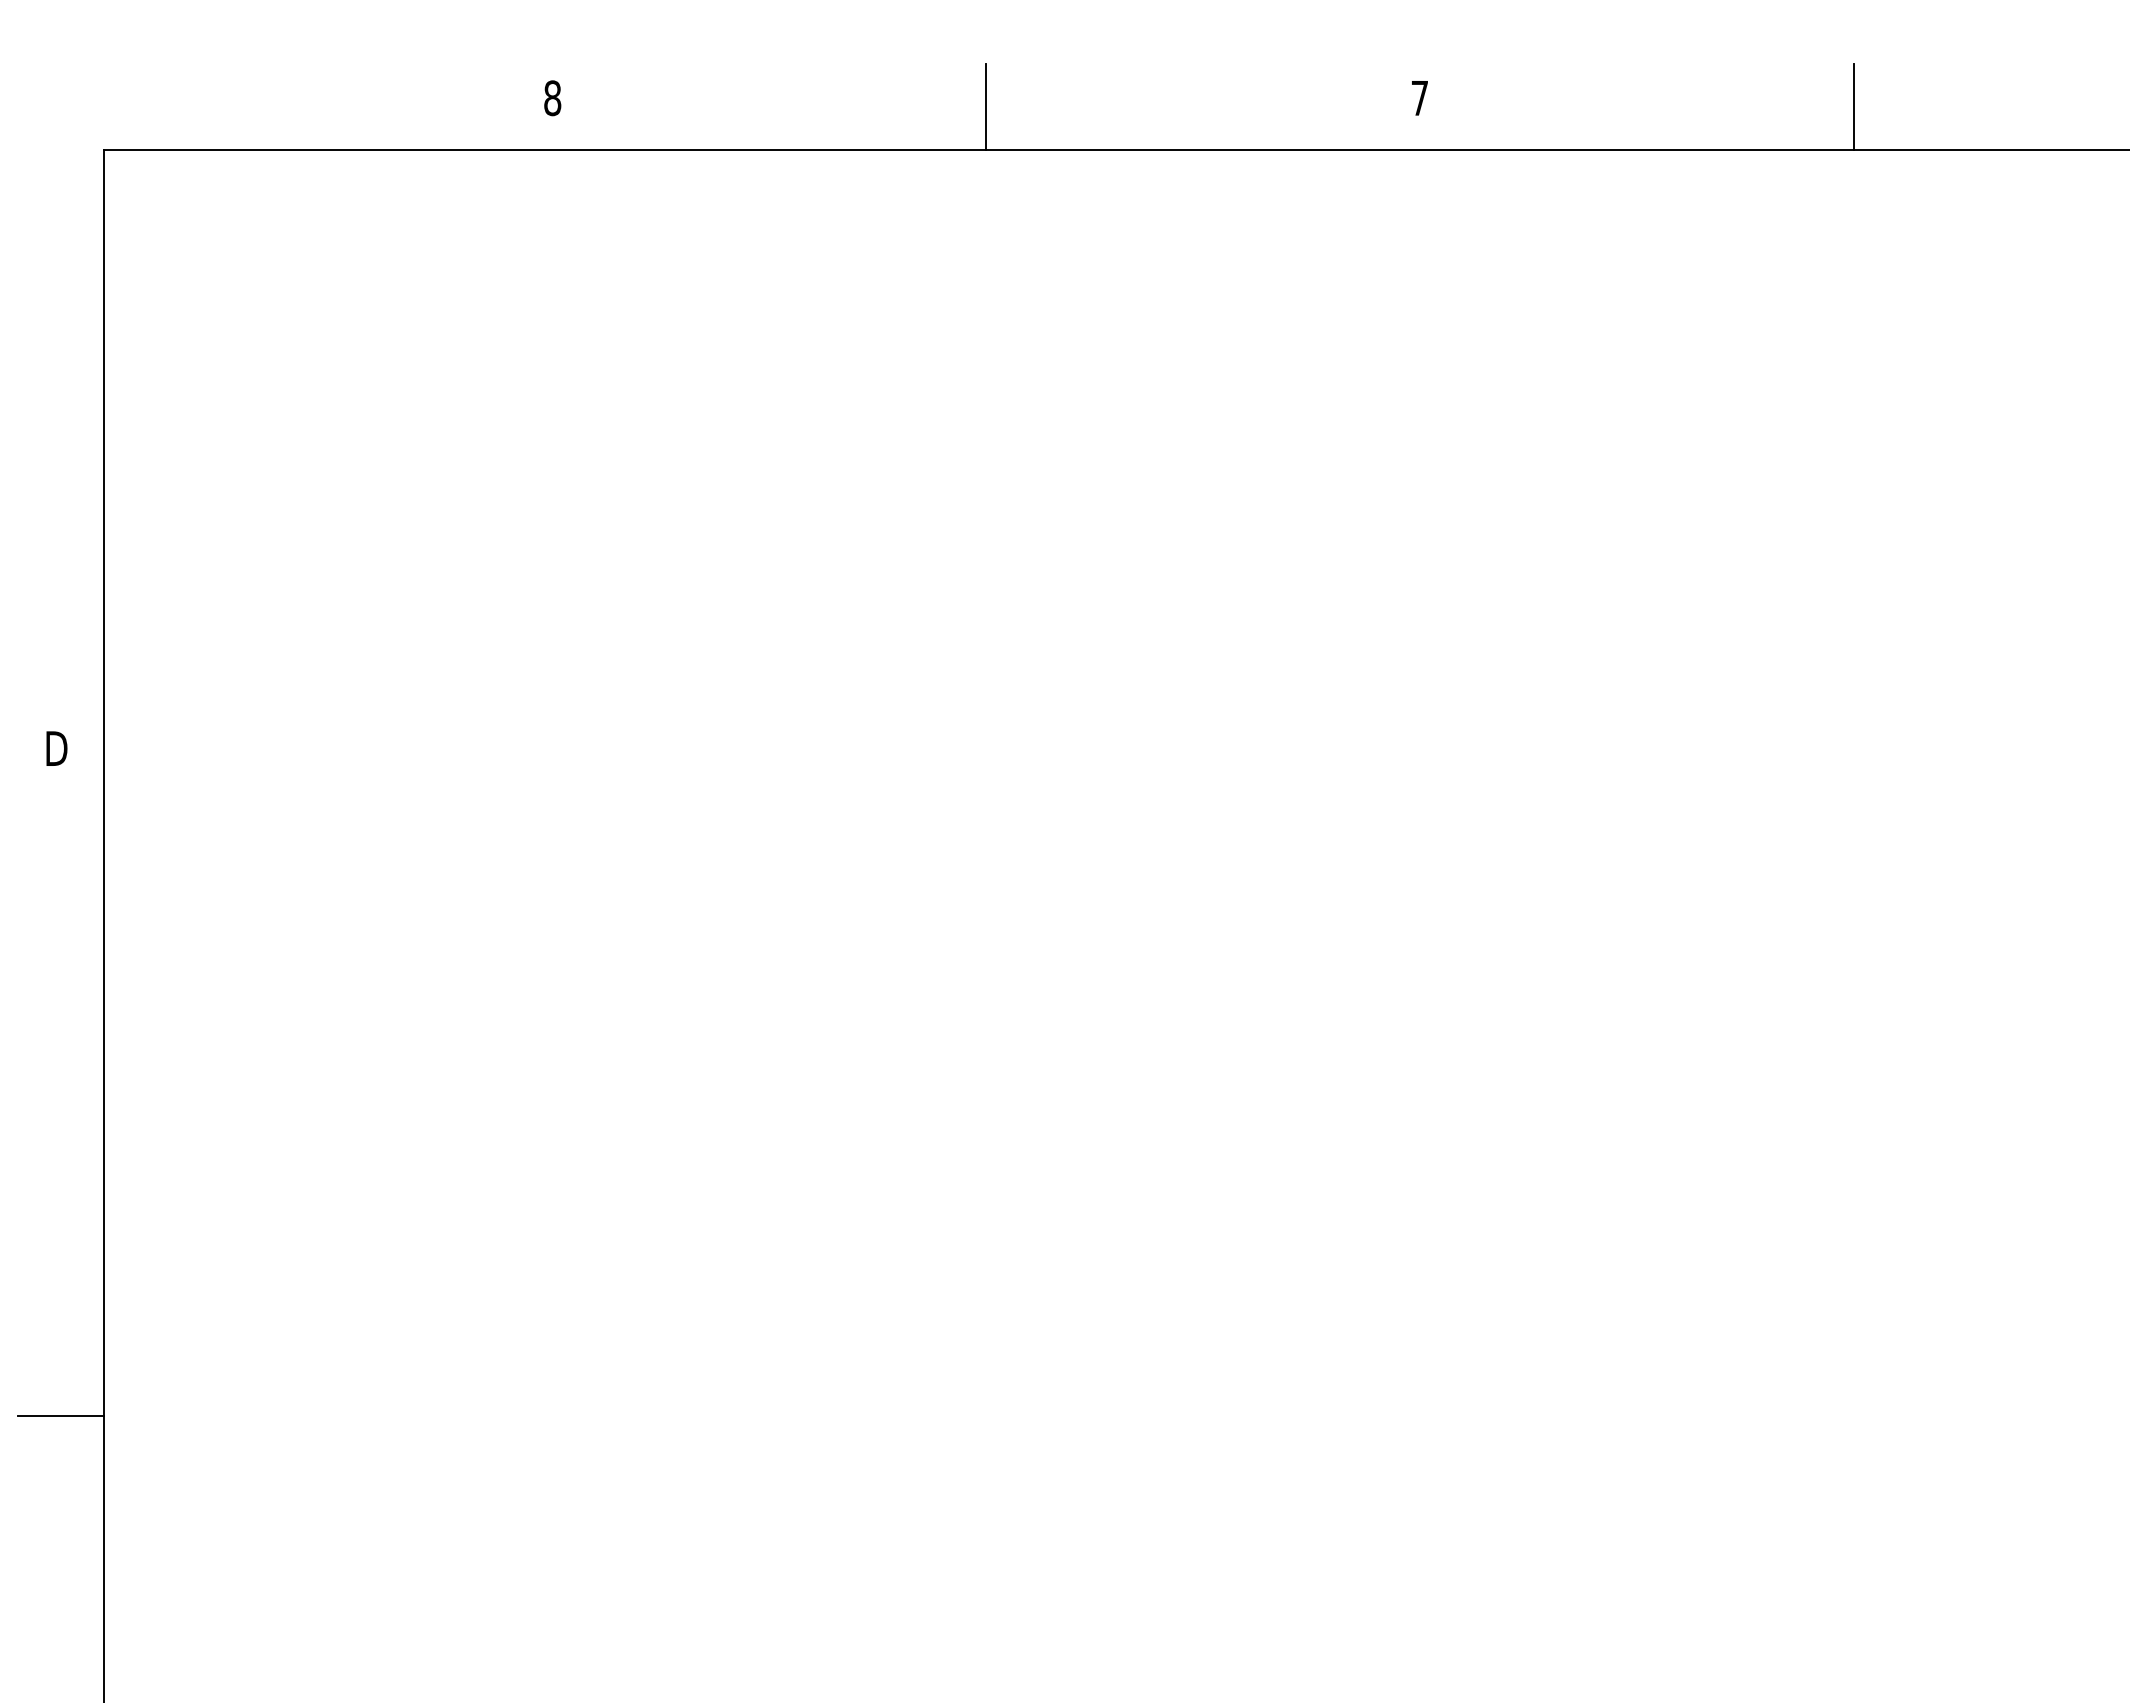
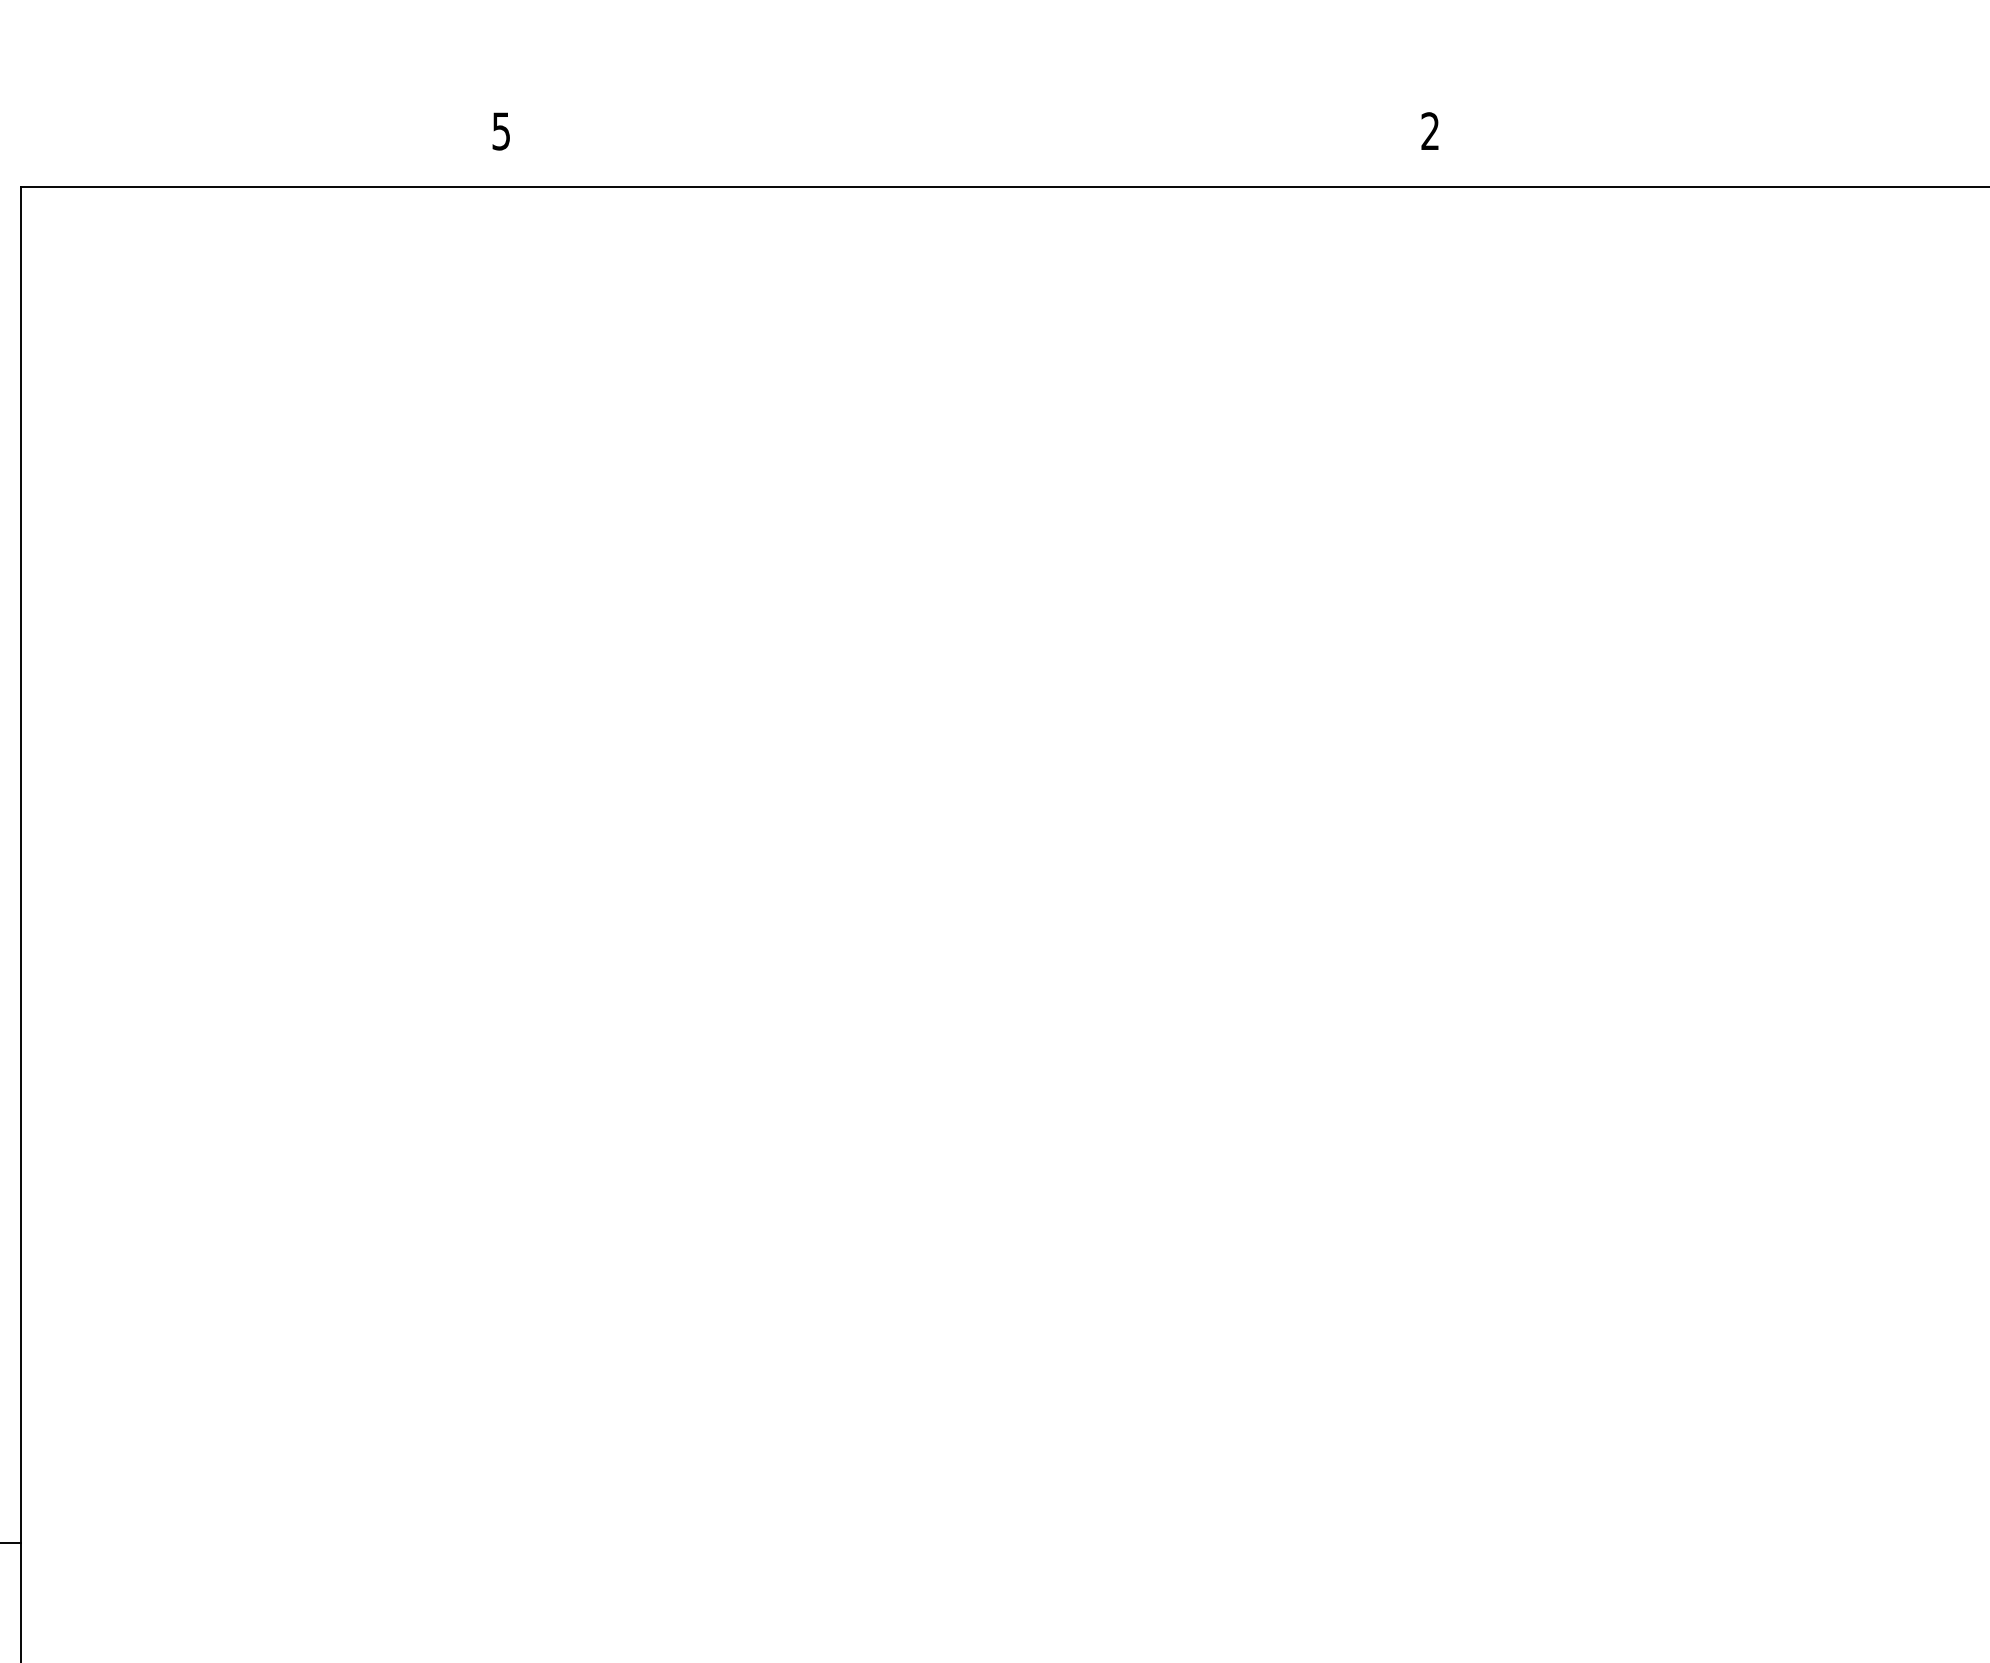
text: (1419, 97) -> (1429, 130), 7 -> 2
text: (552, 98) -> (501, 131), 8 -> 5
line: (986, 106) -> (966, 140), removed
line: (1853, 106) -> (1894, 140), removed

